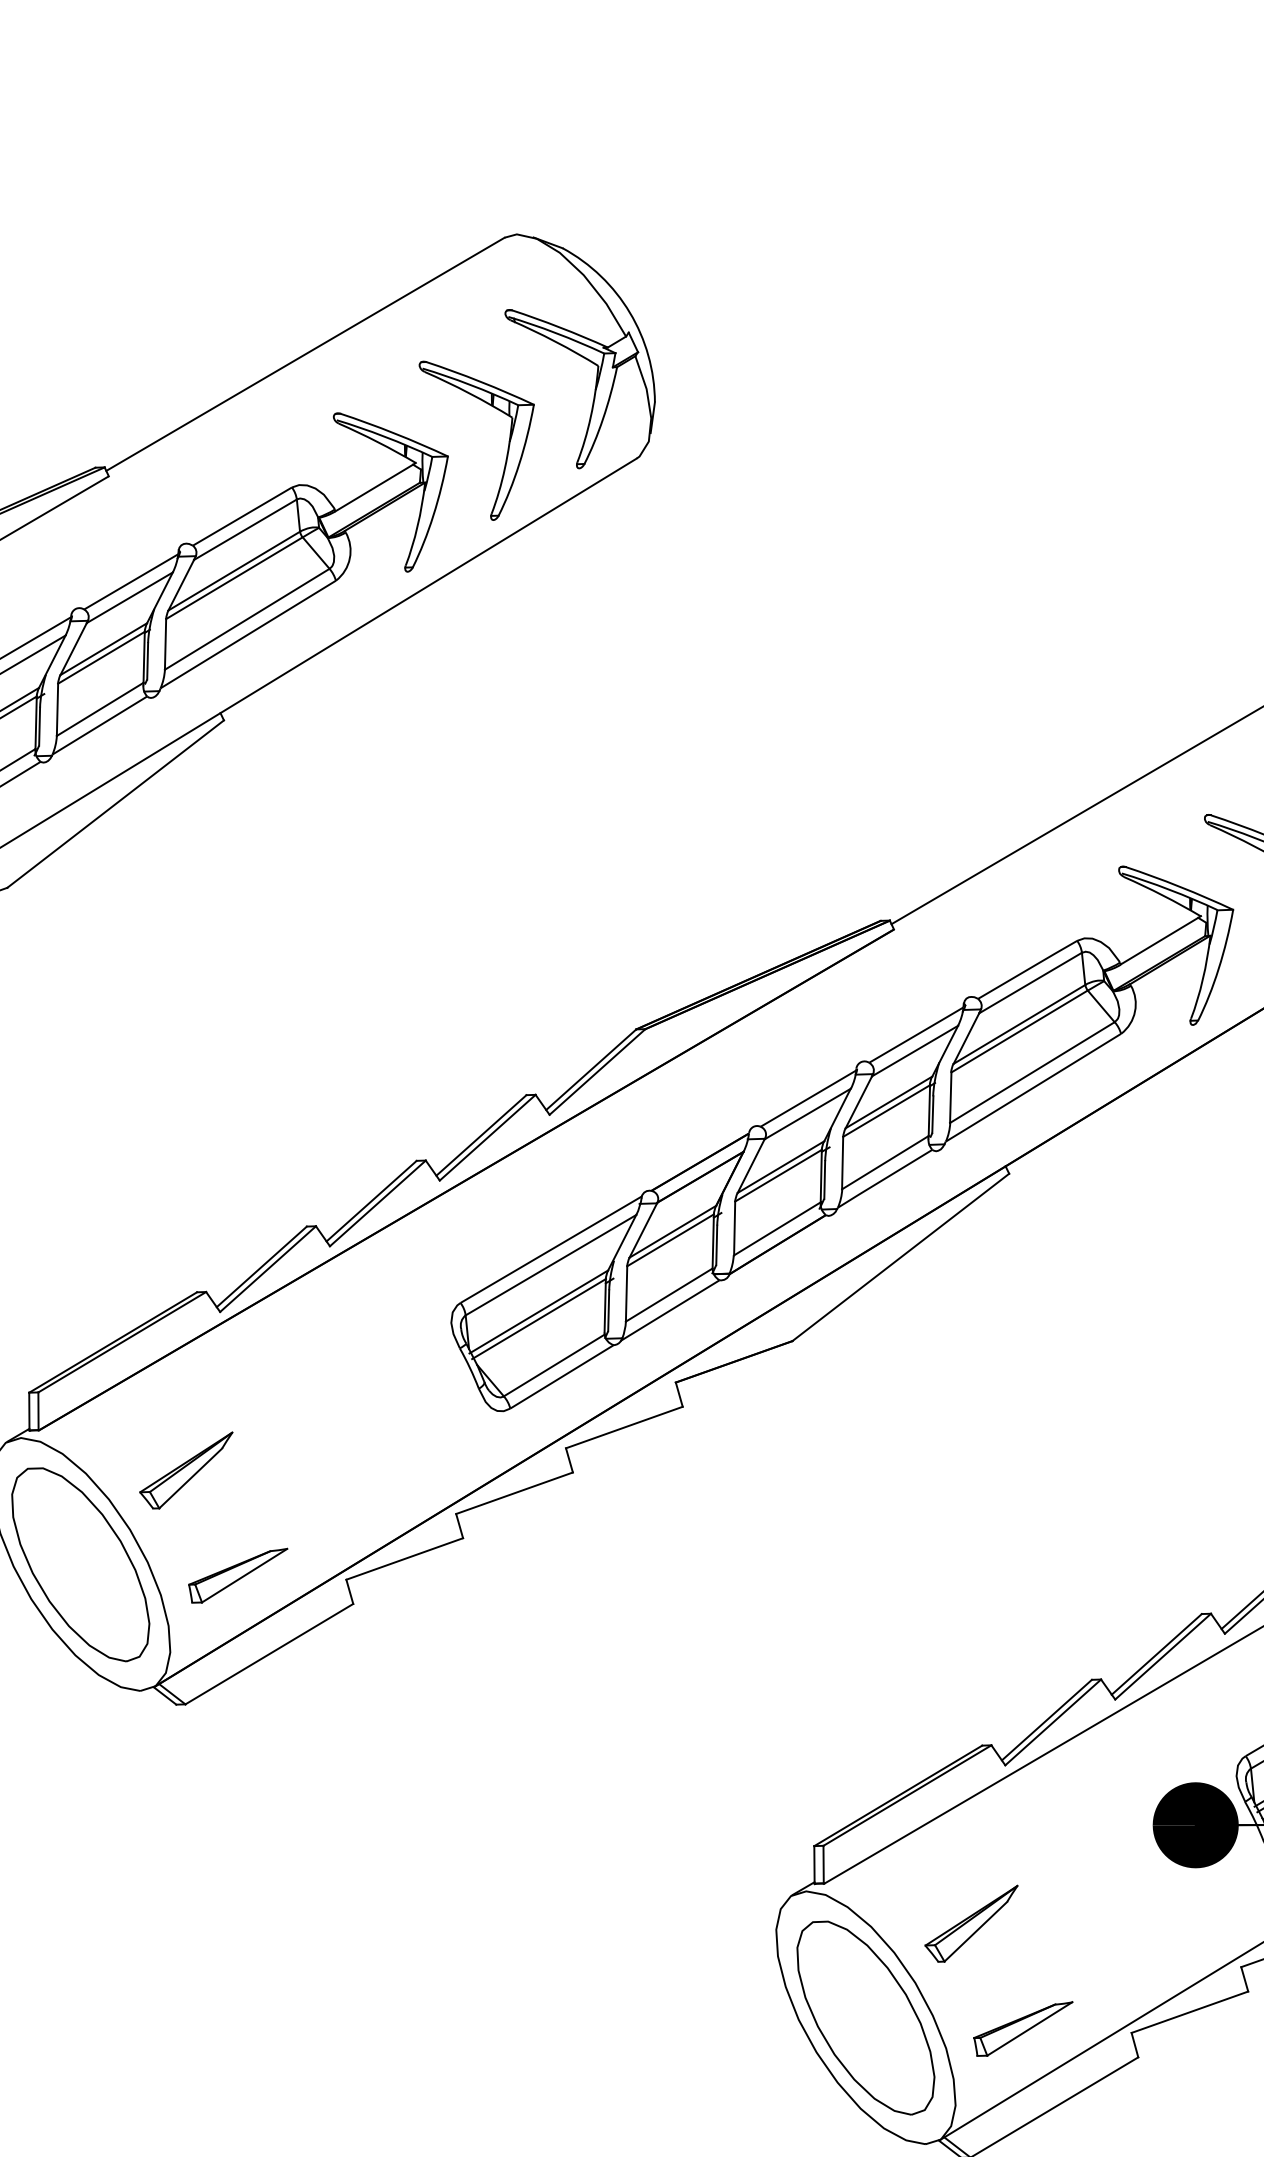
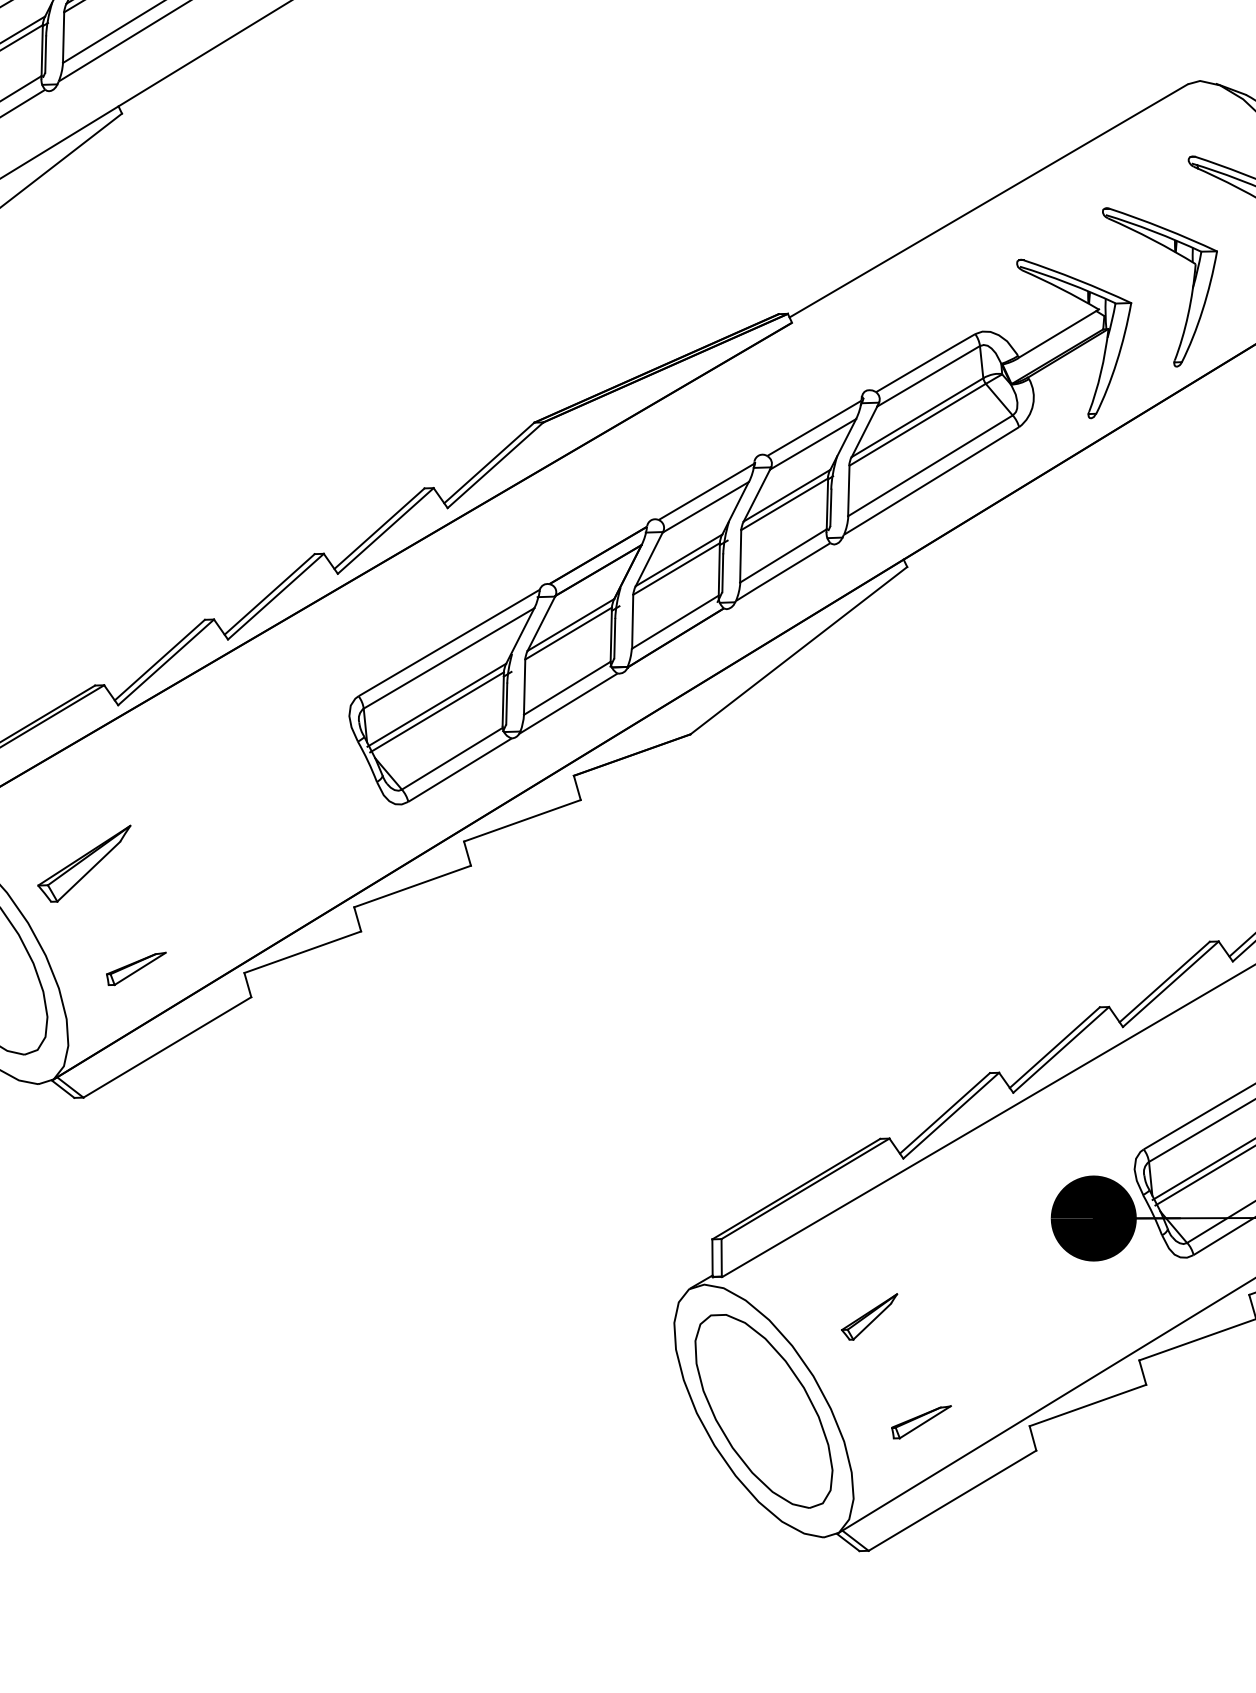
part: (238, 1575) -> (136, 968), size x0.6
part: (971, 1923) -> (869, 1316), size x0.6
part: (1023, 2028) -> (921, 1421), size x0.6

